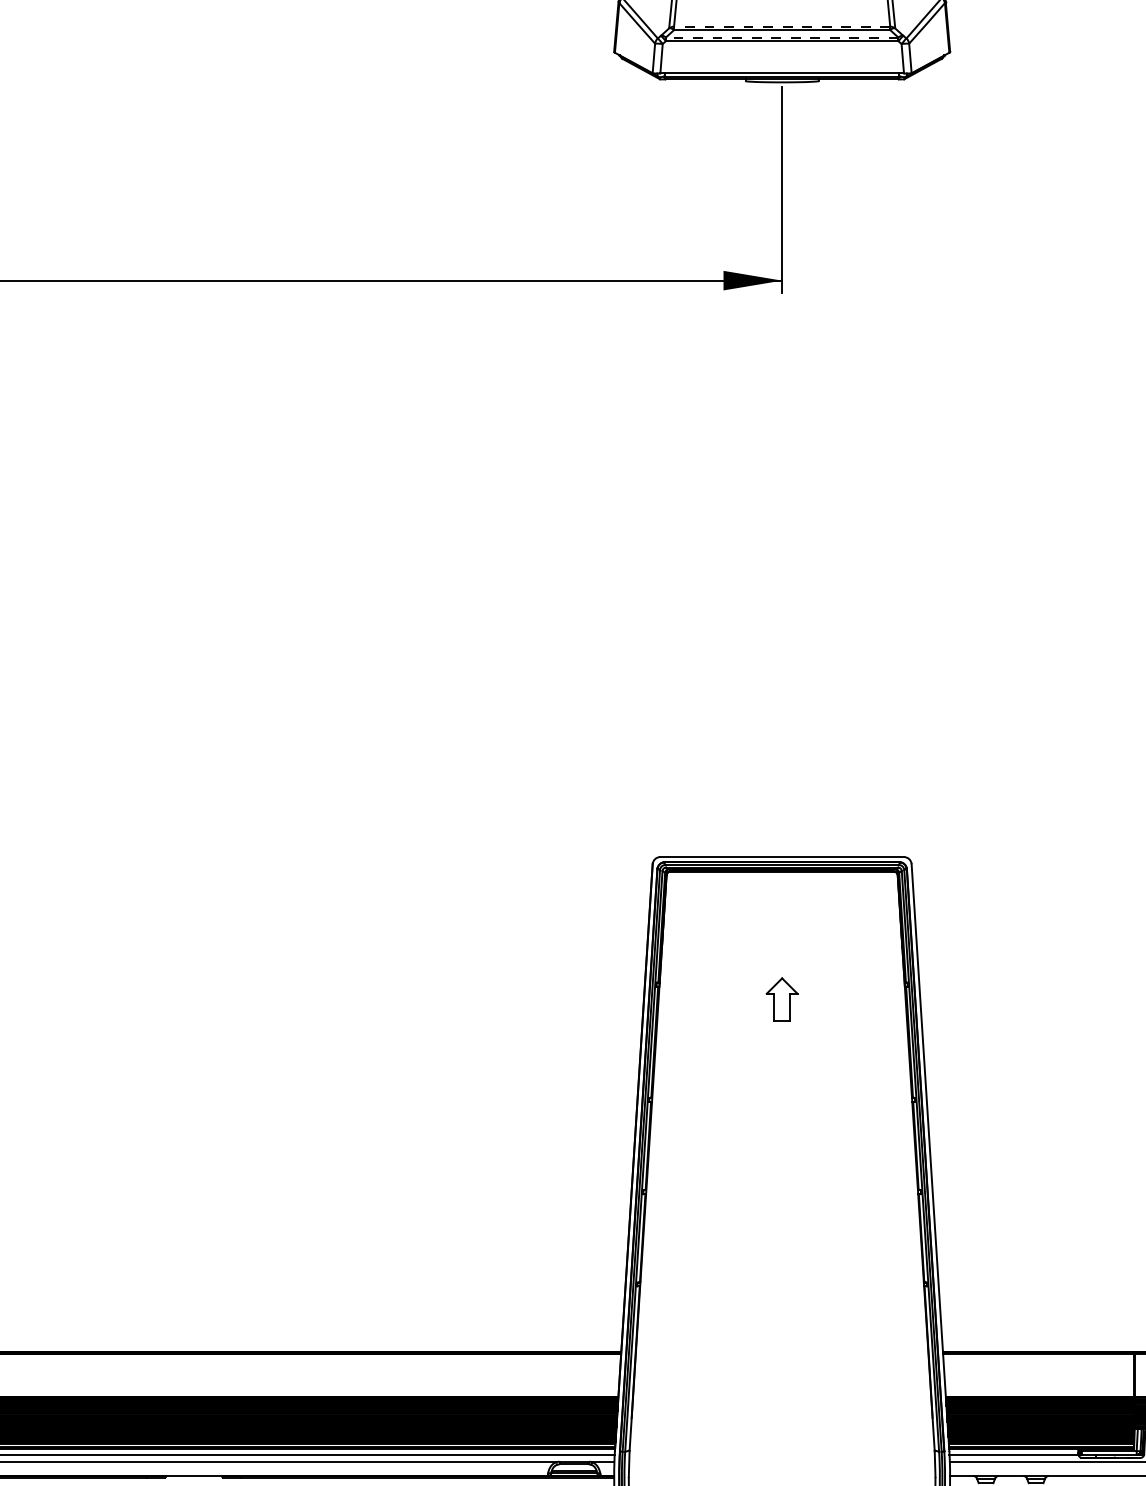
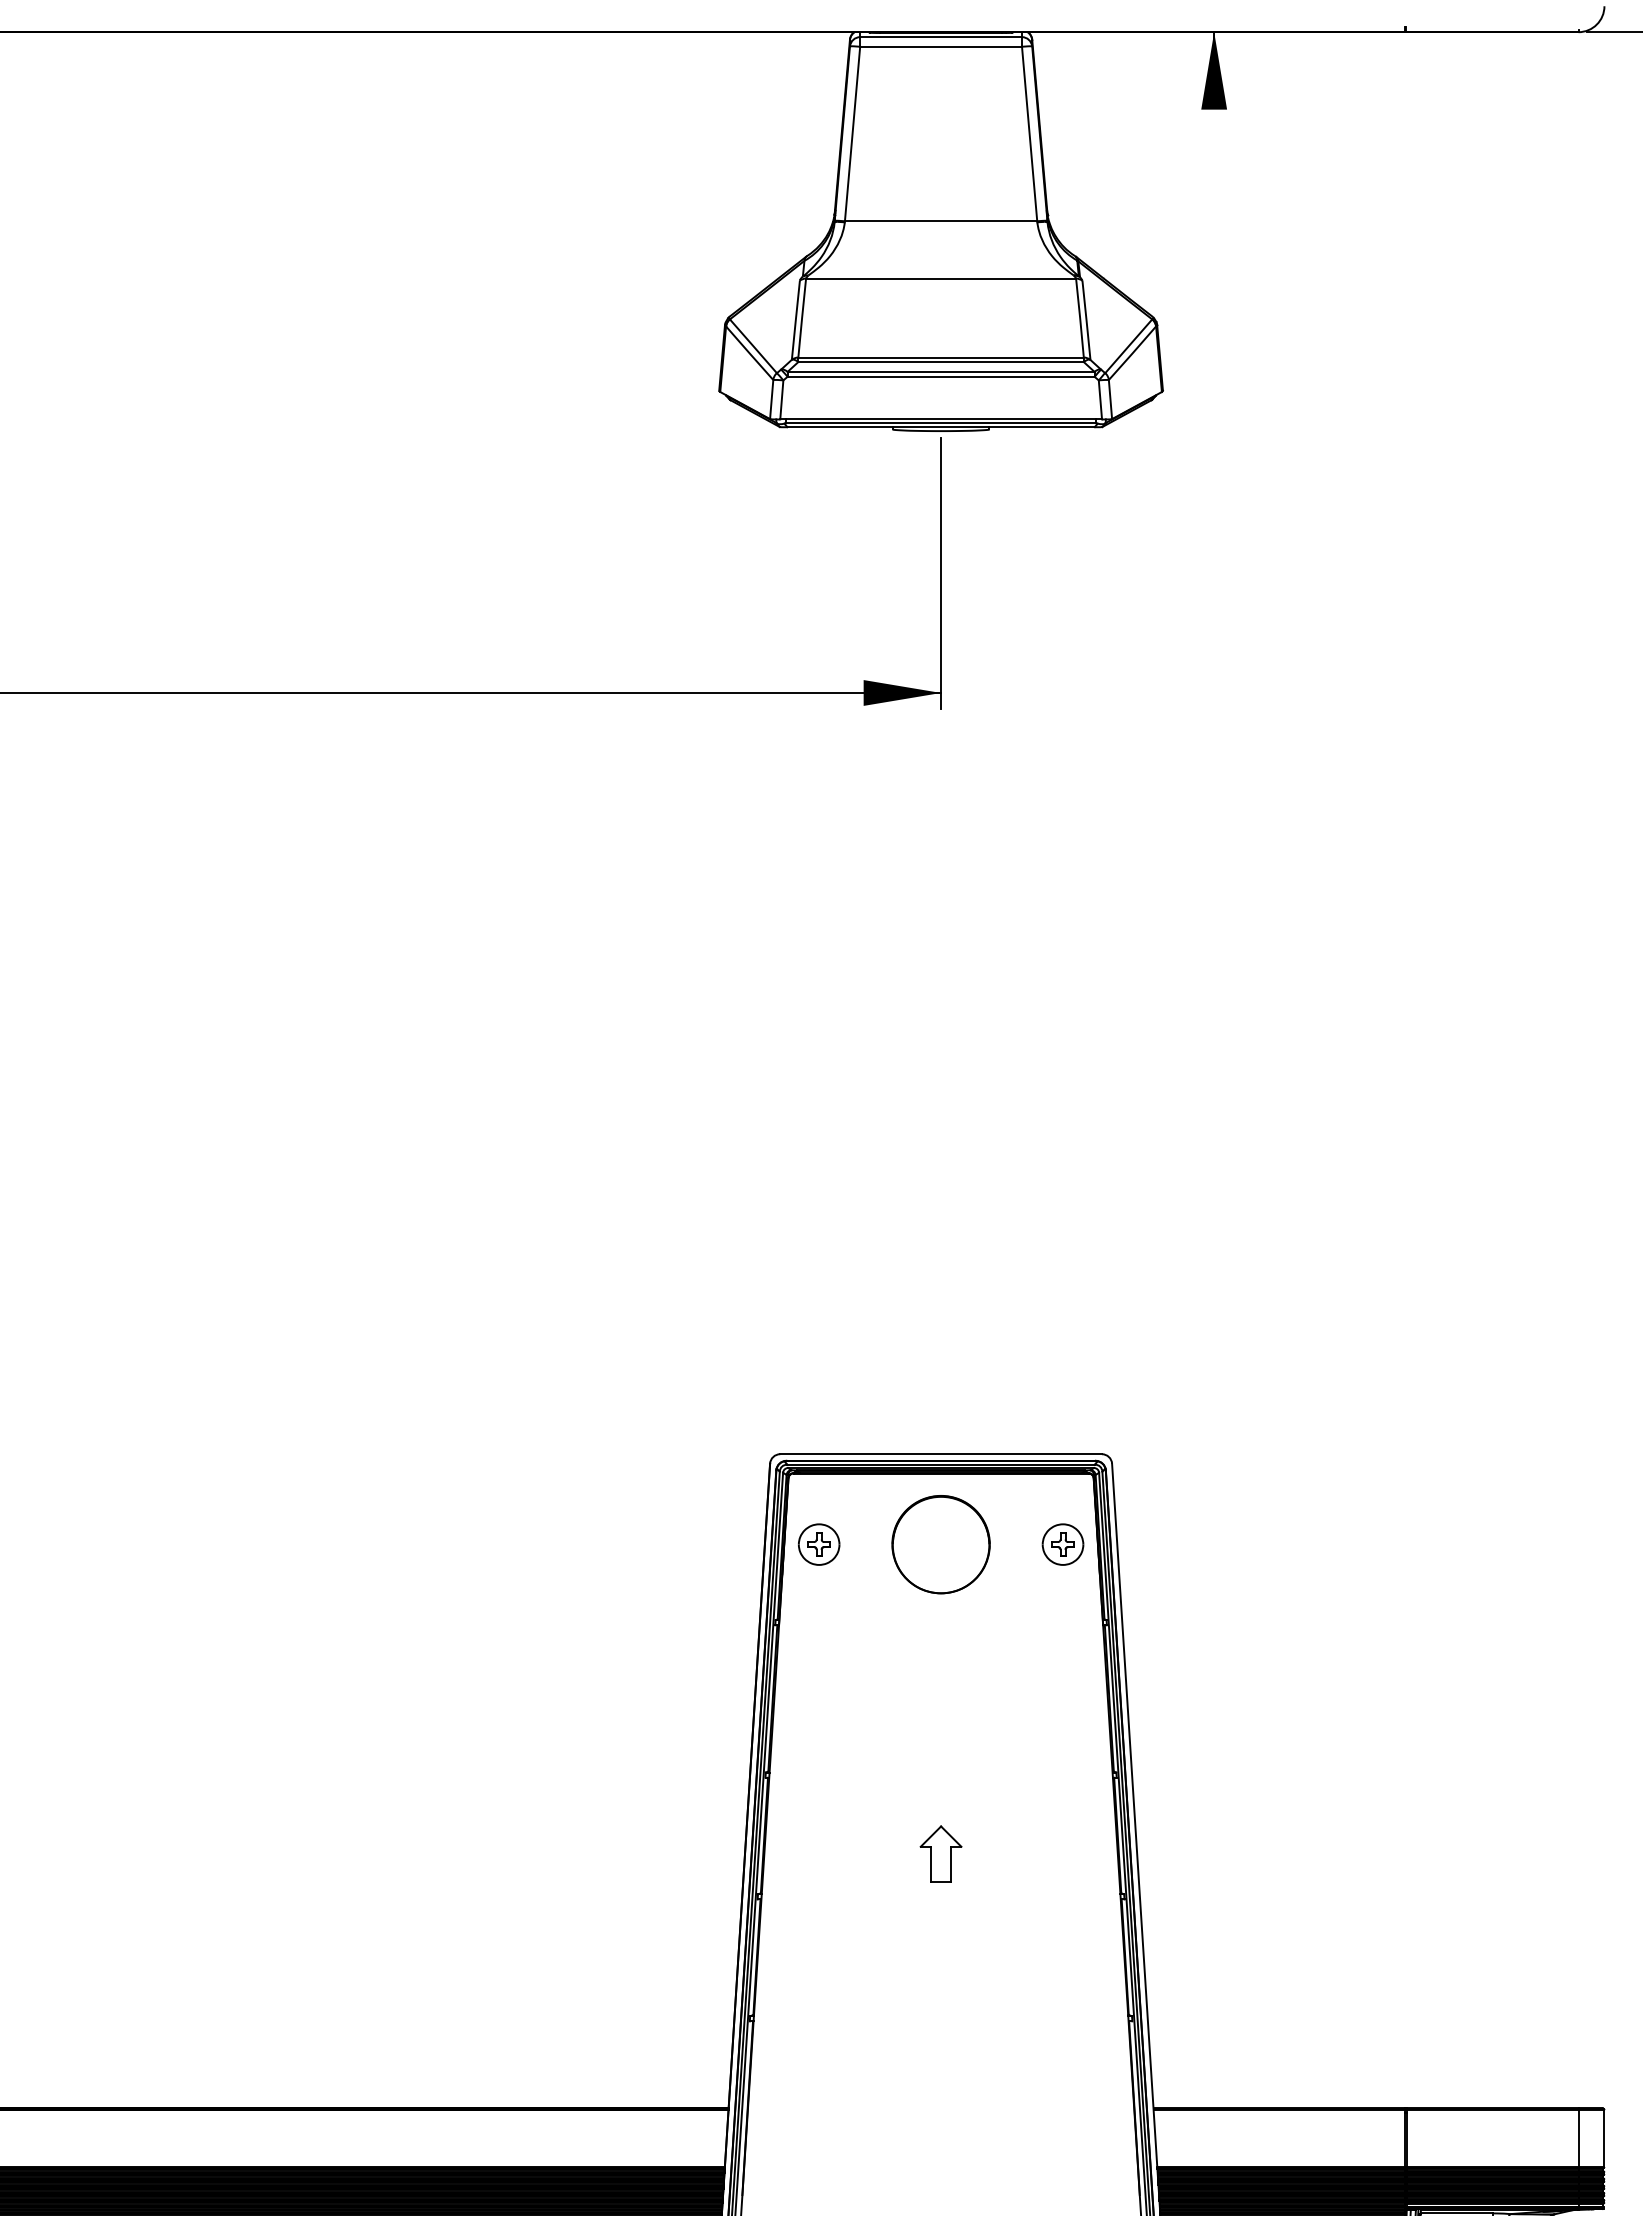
line: (782, 26) -> (941, 357), dashed -> solid
line: (781, 37) -> (940, 371), dashed -> solid
part: (690, 925) -> (819, 1544), added
part: (781, 925) -> (940, 1544), added
part: (874, 925) -> (1062, 1544), added
part: (781, 998) -> (940, 1853), moved

